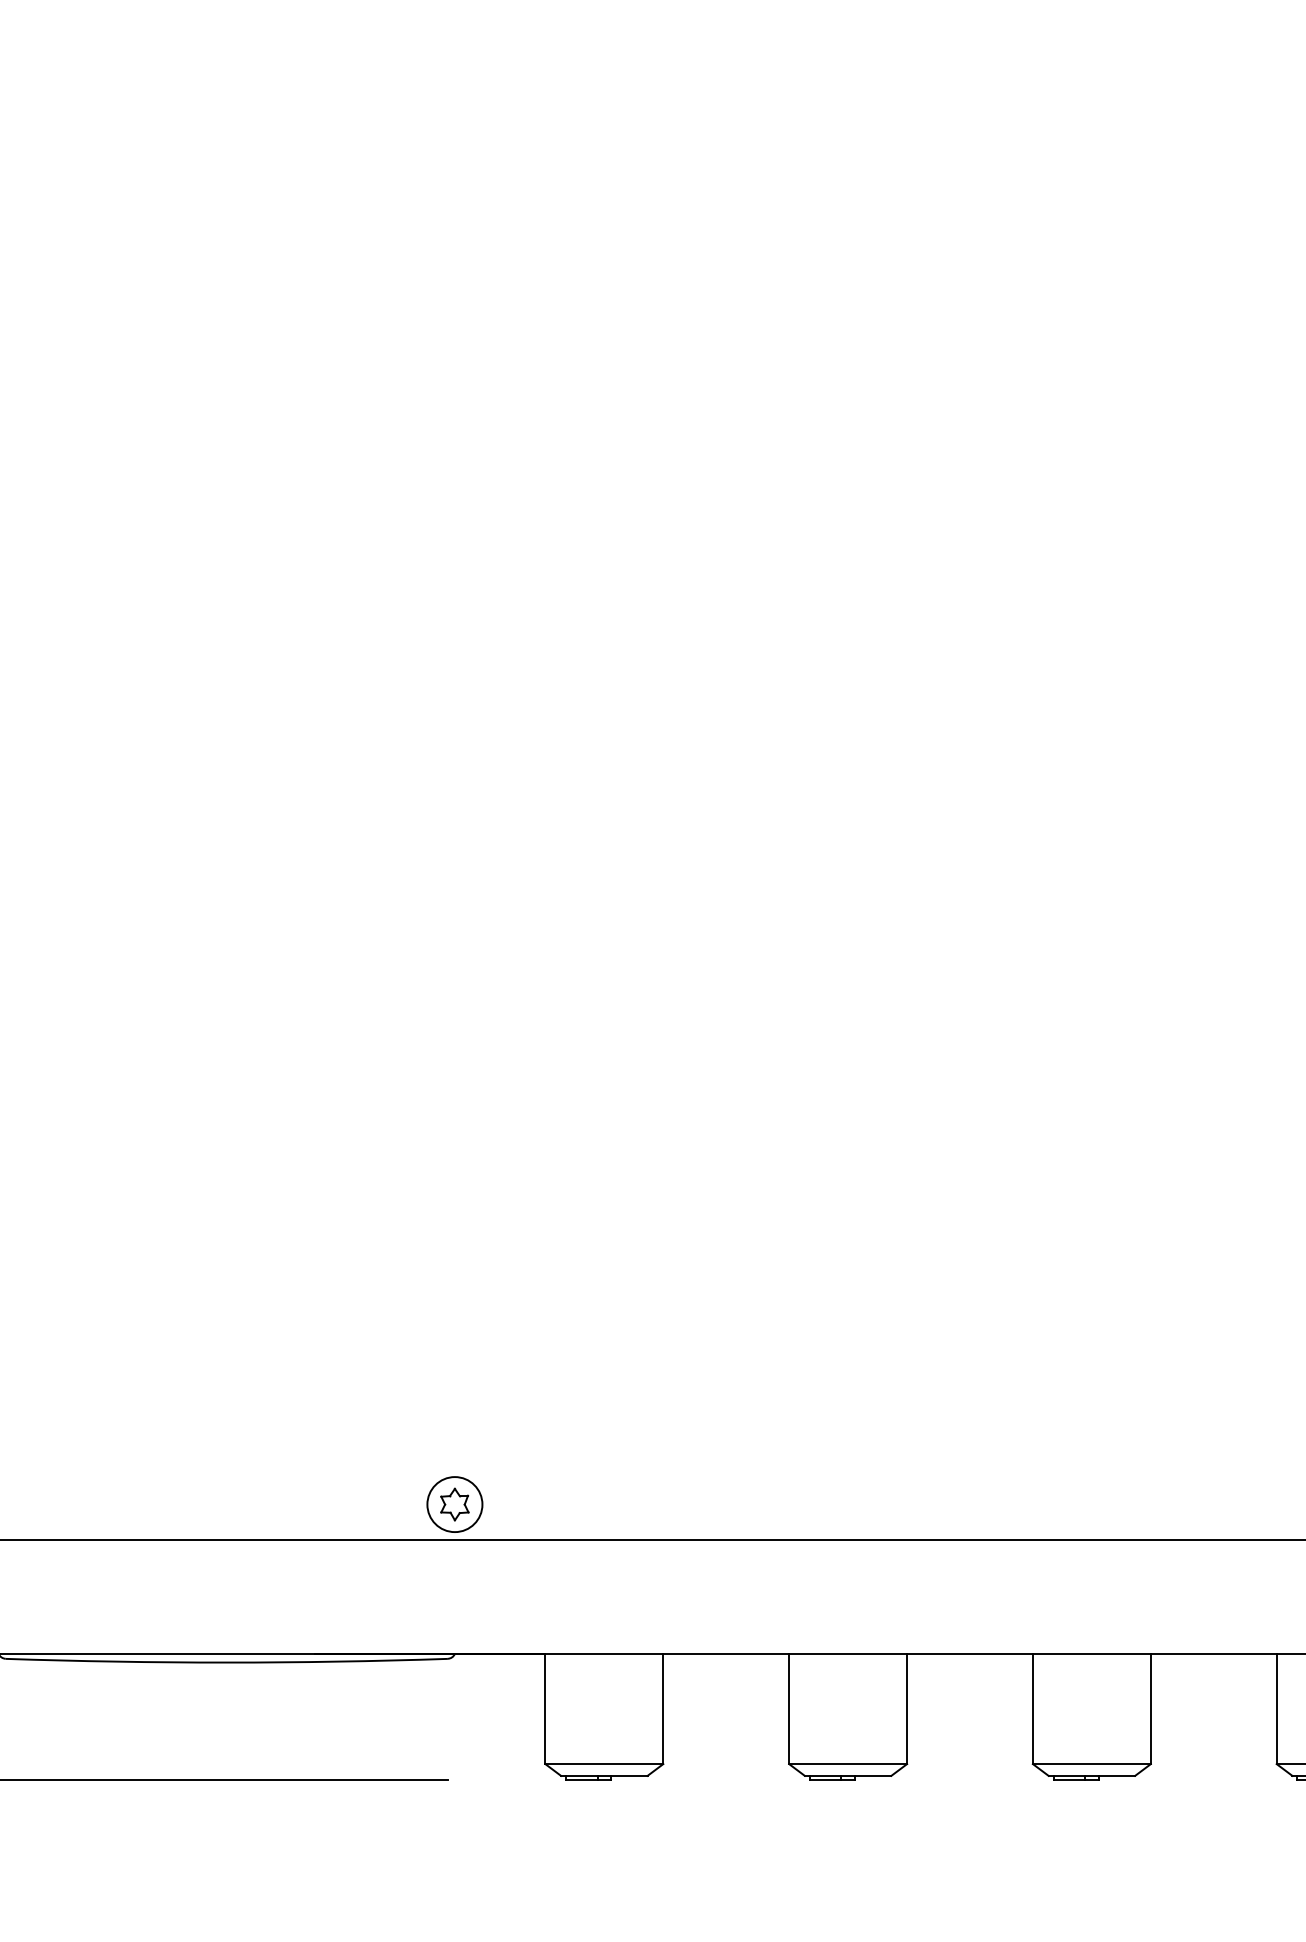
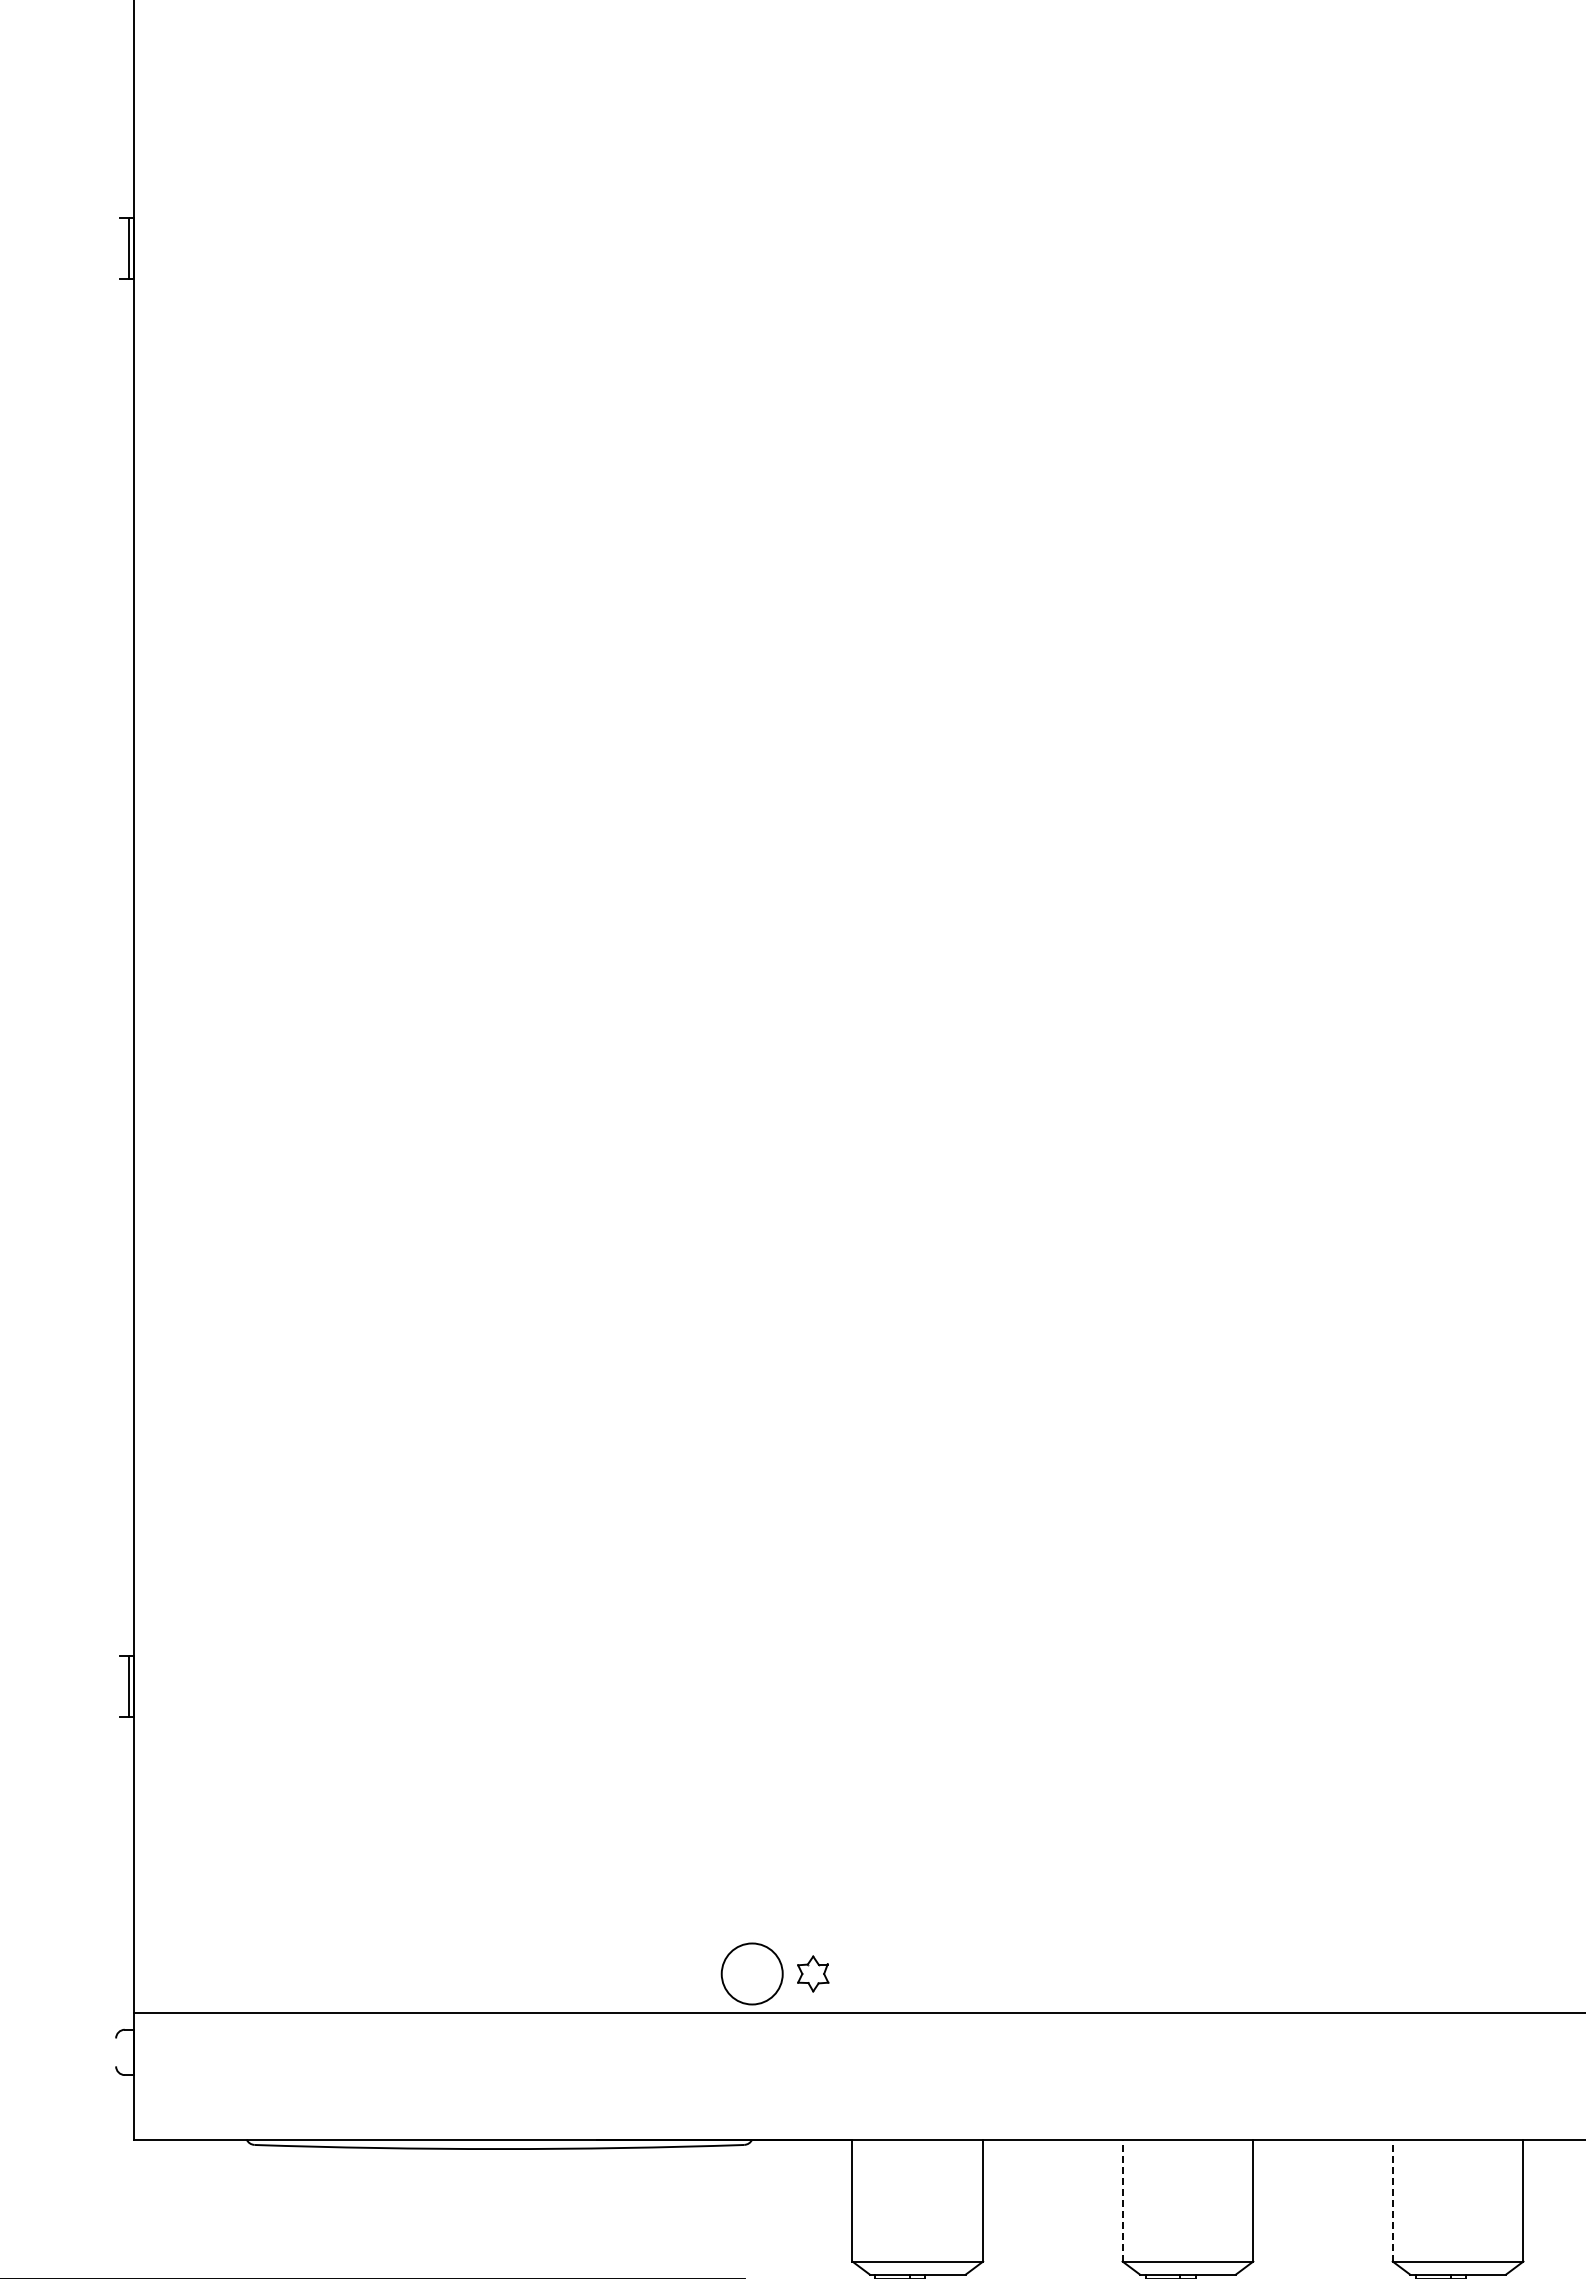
part: (455, 1504) -> (813, 1973), moved
line: (789, 1708) -> (1122, 2200), solid -> dashed
line: (1032, 1708) -> (1392, 2200), solid -> dashed

